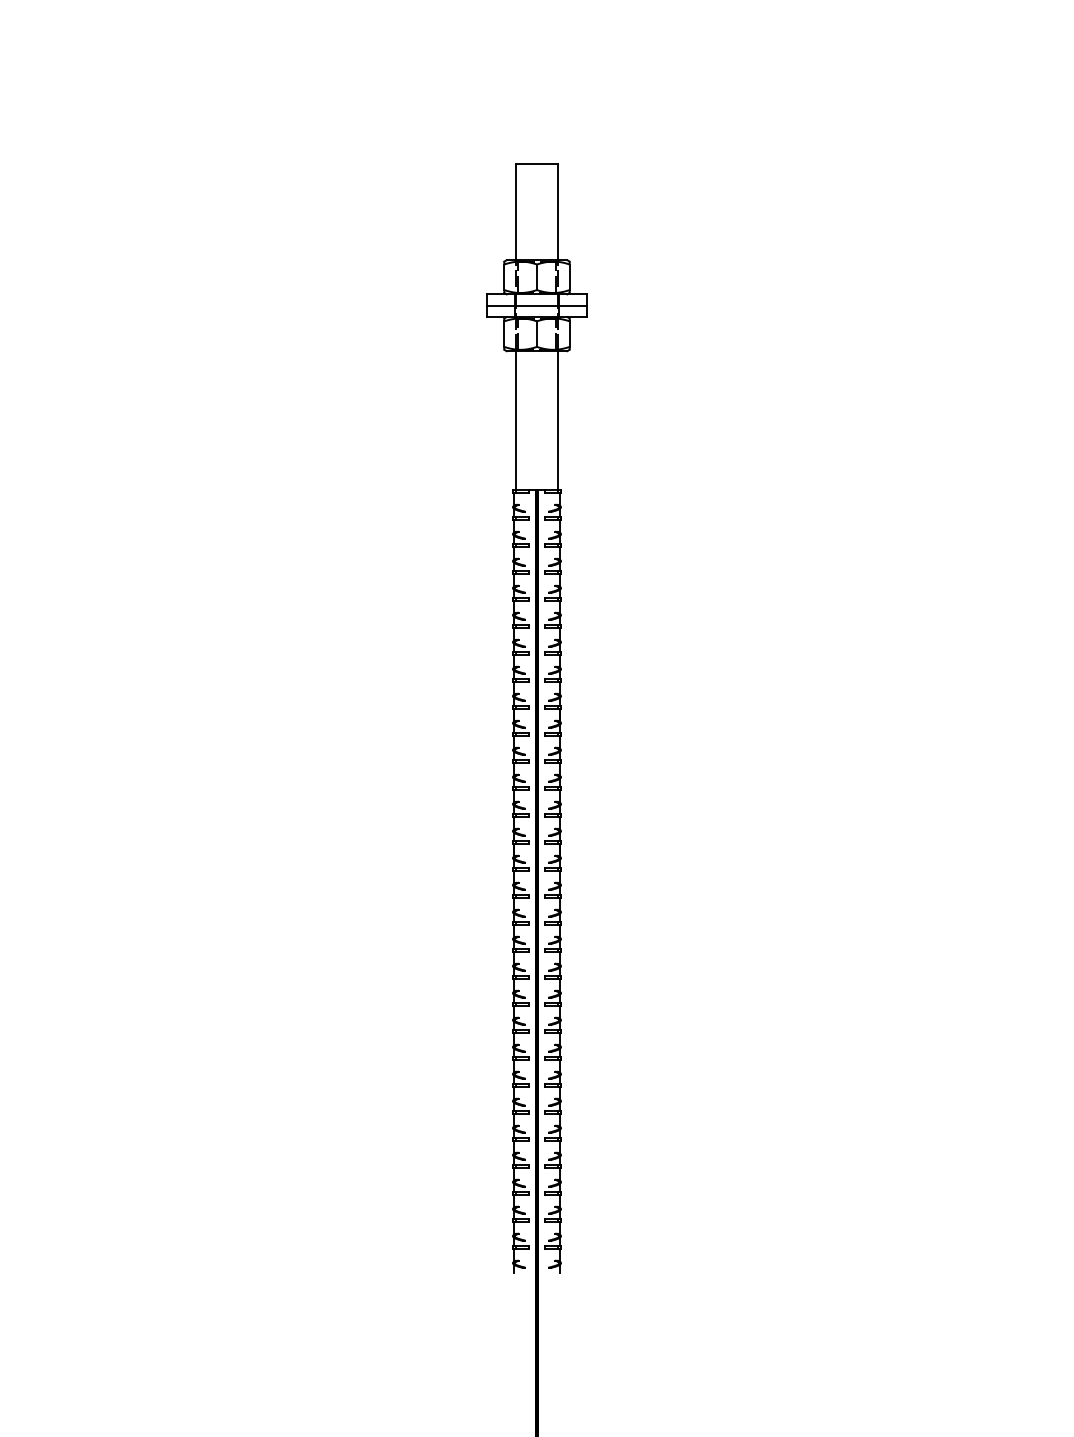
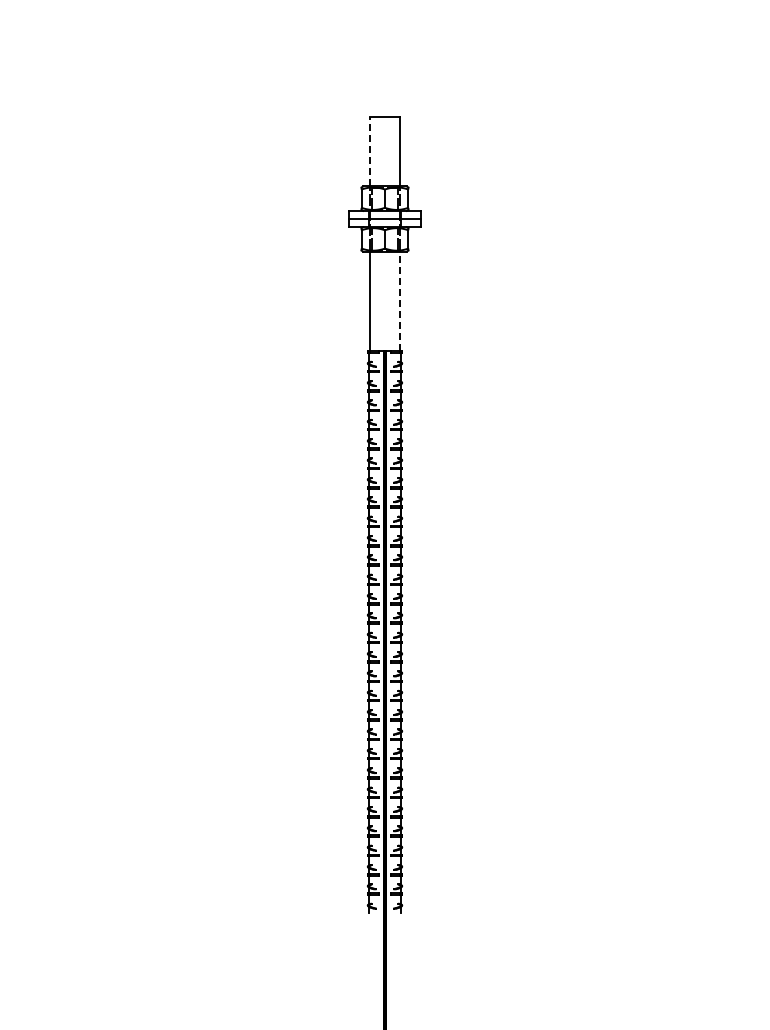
line: (515, 211) -> (369, 151), solid -> dashed
line: (558, 420) -> (400, 301), solid -> dashed

